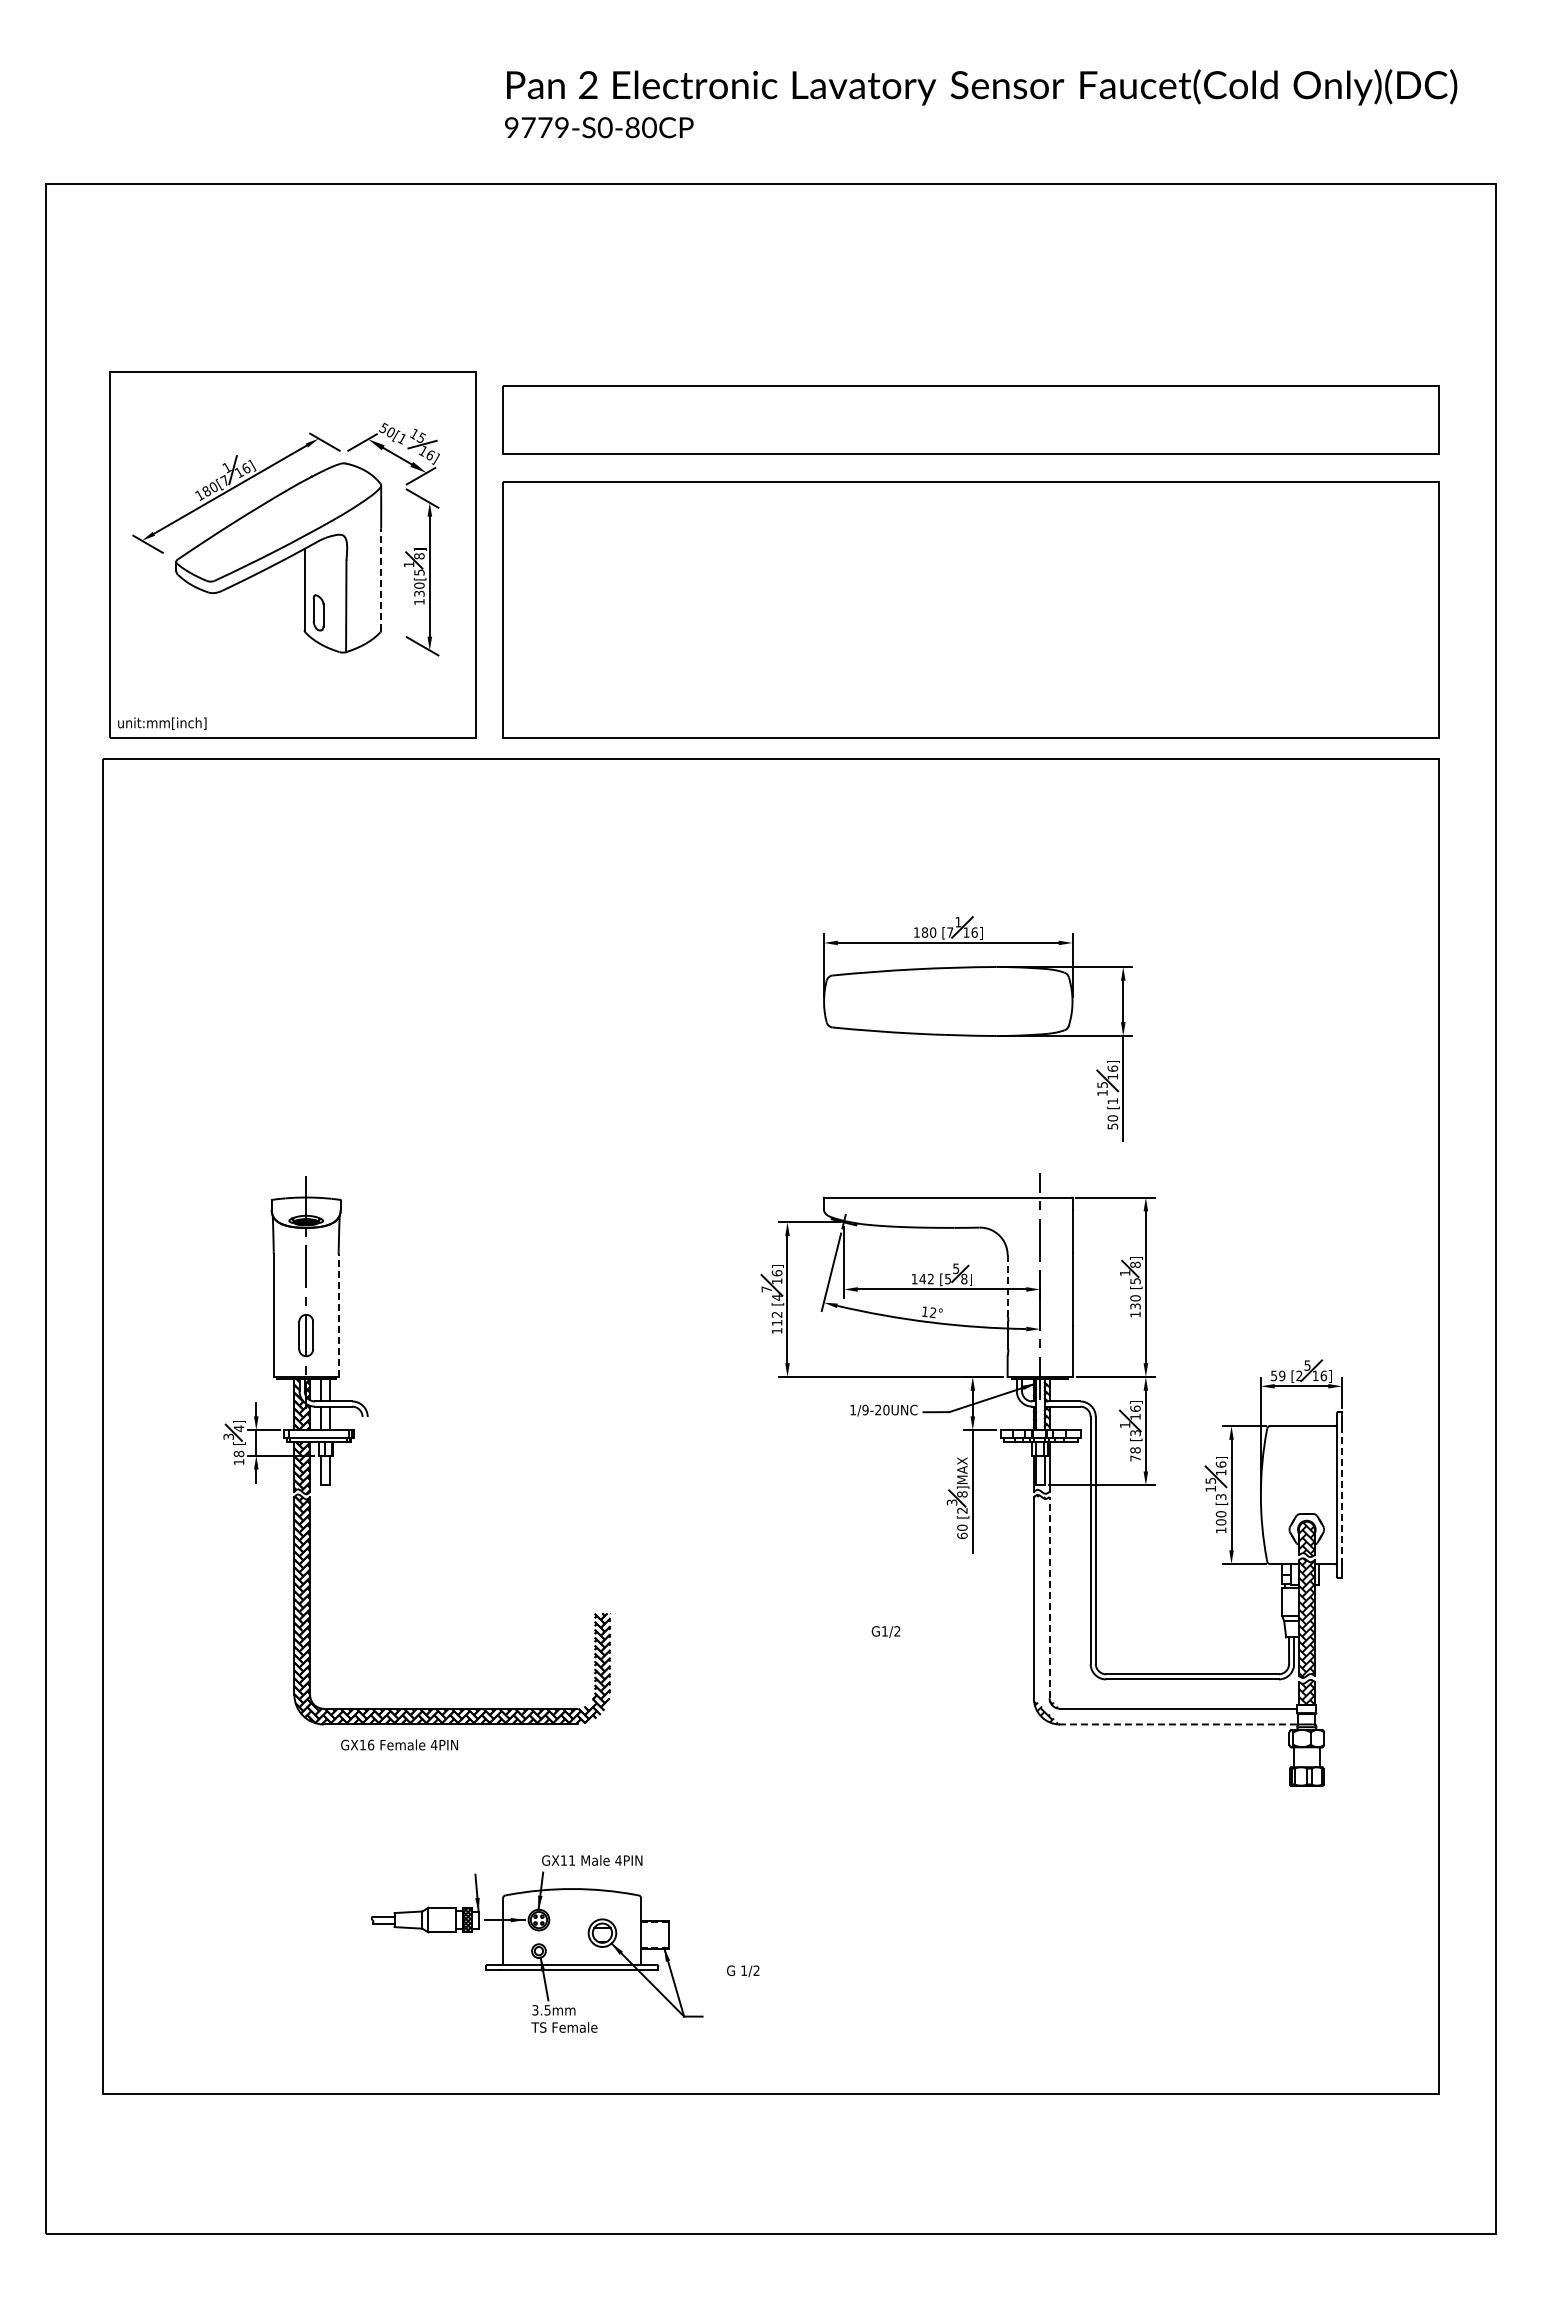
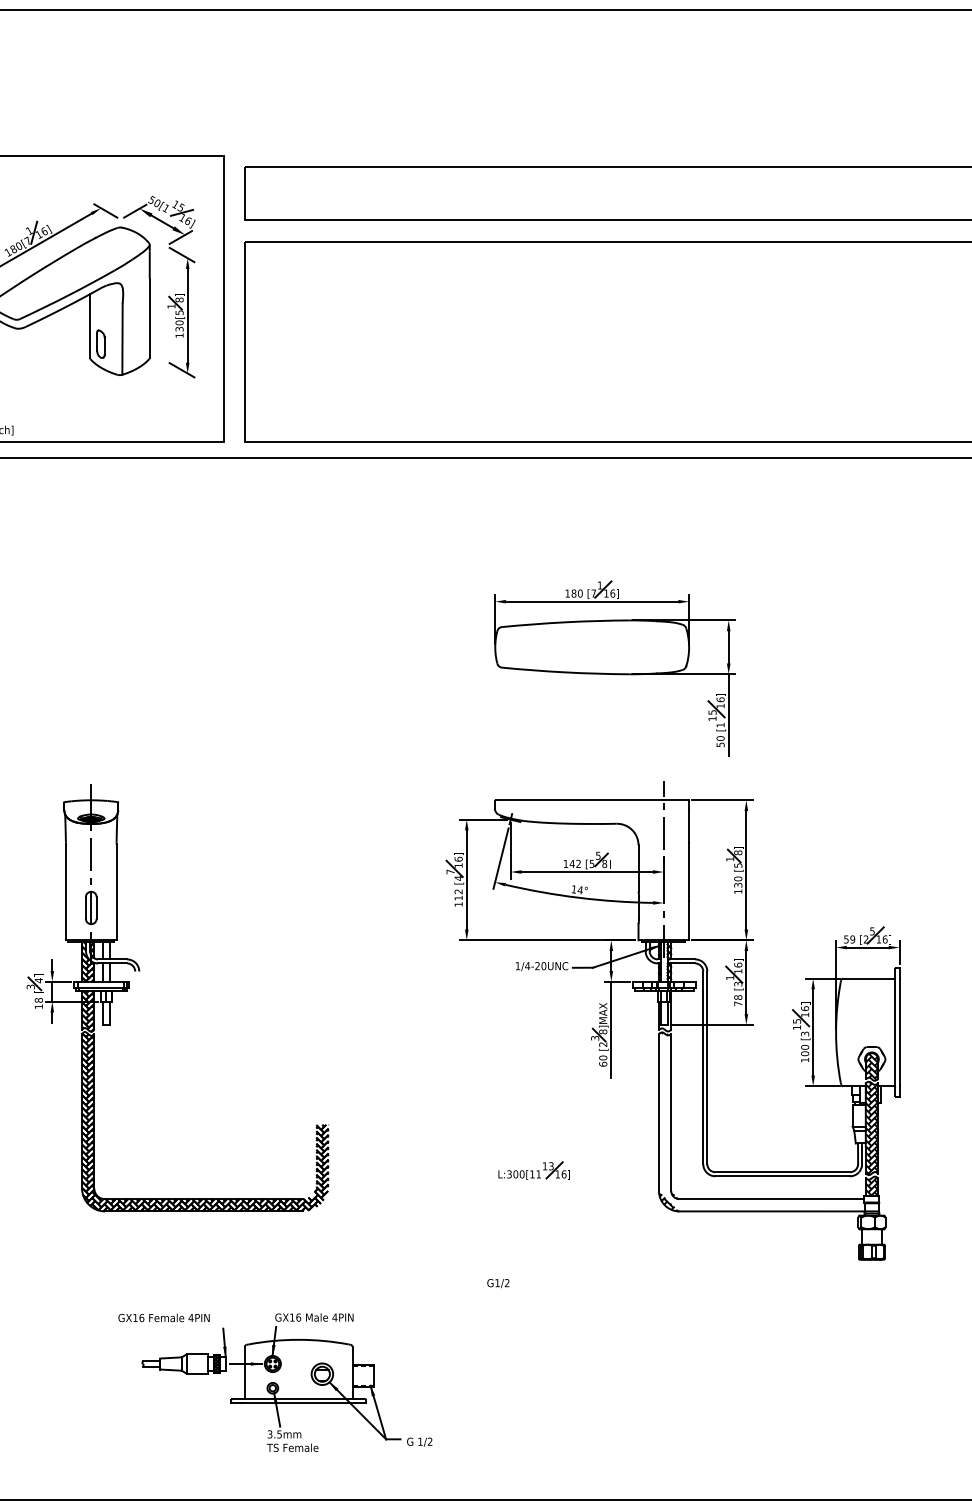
line: (381, 579) -> (149, 318), dashed -> solid
line: (1007, 1285) -> (638, 868), dashed -> solid
text: (932, 1312) -> (579, 889), 12° -> 14°
line: (338, 1315) -> (116, 892), dashed -> solid
text: (865, 1409) -> (527, 965), 1/9-20UNC -> 1/4-20UNC
line: (1342, 1495) -> (899, 1032), dashed -> solid
line: (1049, 1597) -> (671, 1112), dashed -> solid
text: (885, 1631) -> (497, 1283), moved
part: (873, 1671) -> (533, 1170), added
line: (1178, 1724) -> (771, 1211), dashed -> solid
text: (399, 1744) -> (164, 1317), moved
text: (572, 1860) -> (299, 1317), GX11 -> GX16
text: (743, 1971) -> (419, 1442), moved

